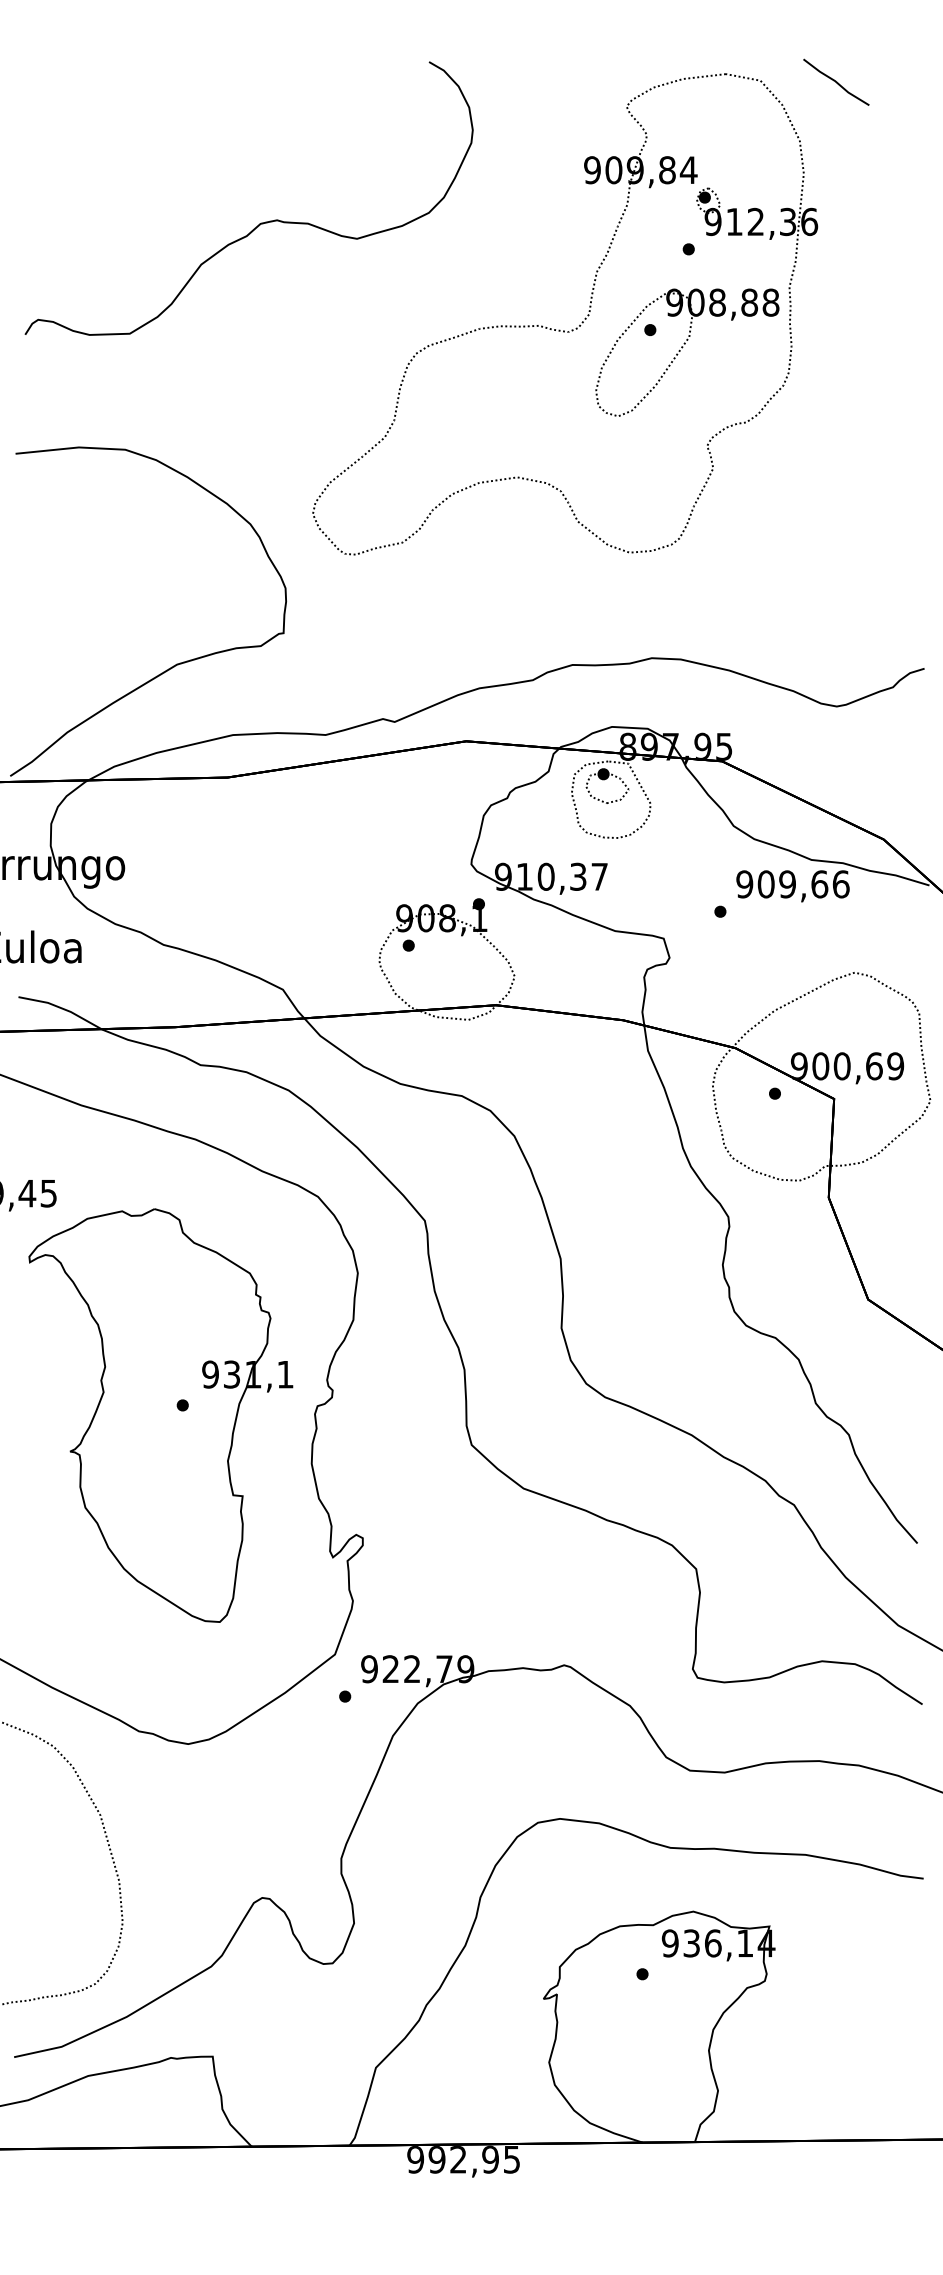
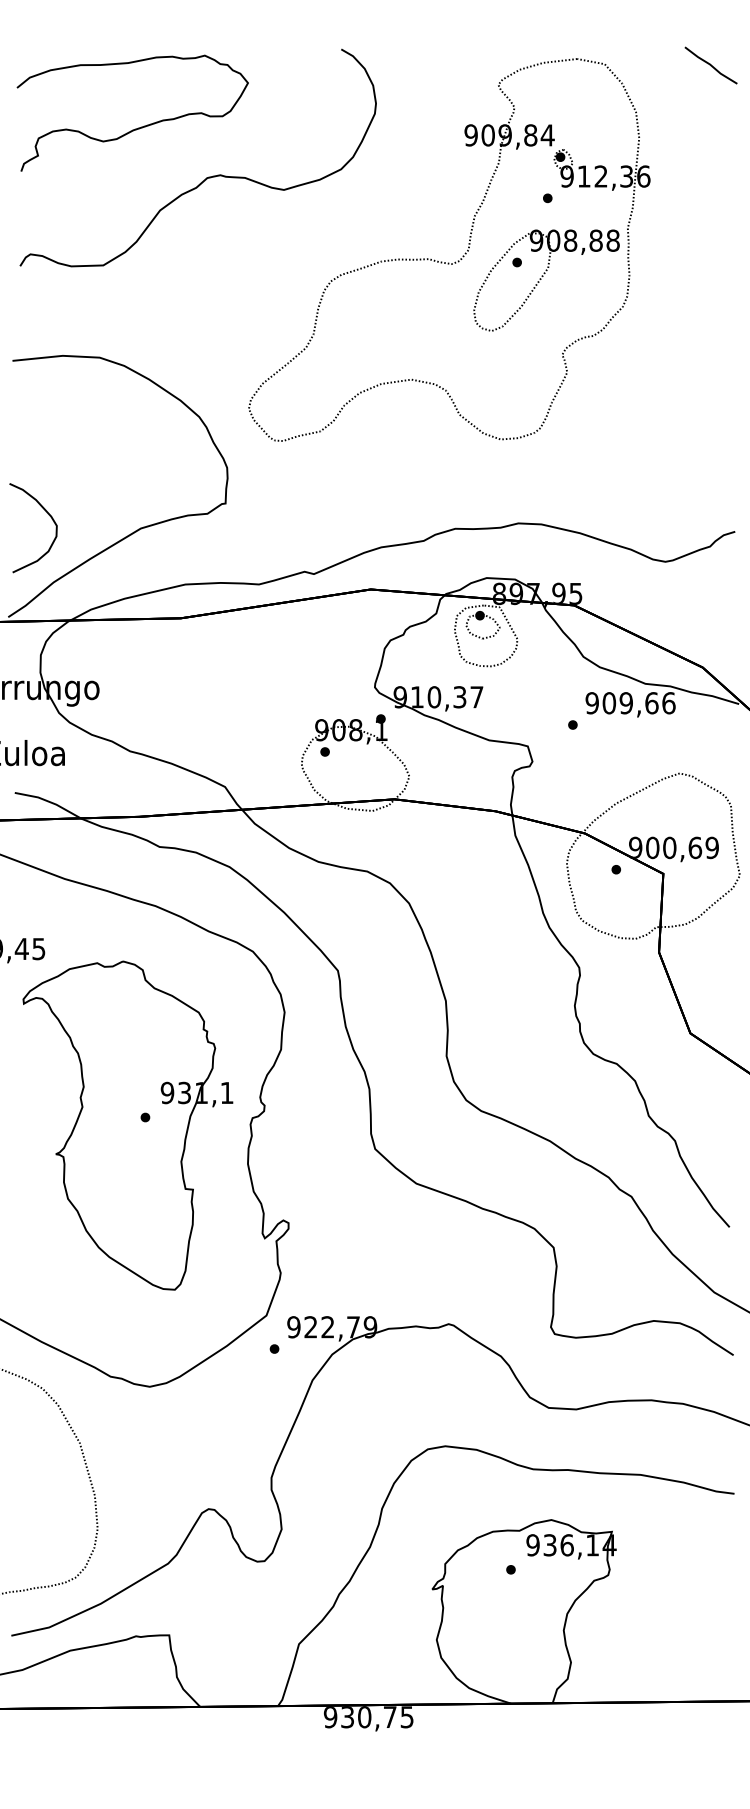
line: (835, 82) -> (710, 65), moved
curve: (174, 160) -> (138, 127), added
curve: (60, 648) -> (48, 515), added
text: (463, 2160) -> (368, 1717), 992,95 -> 930,75

